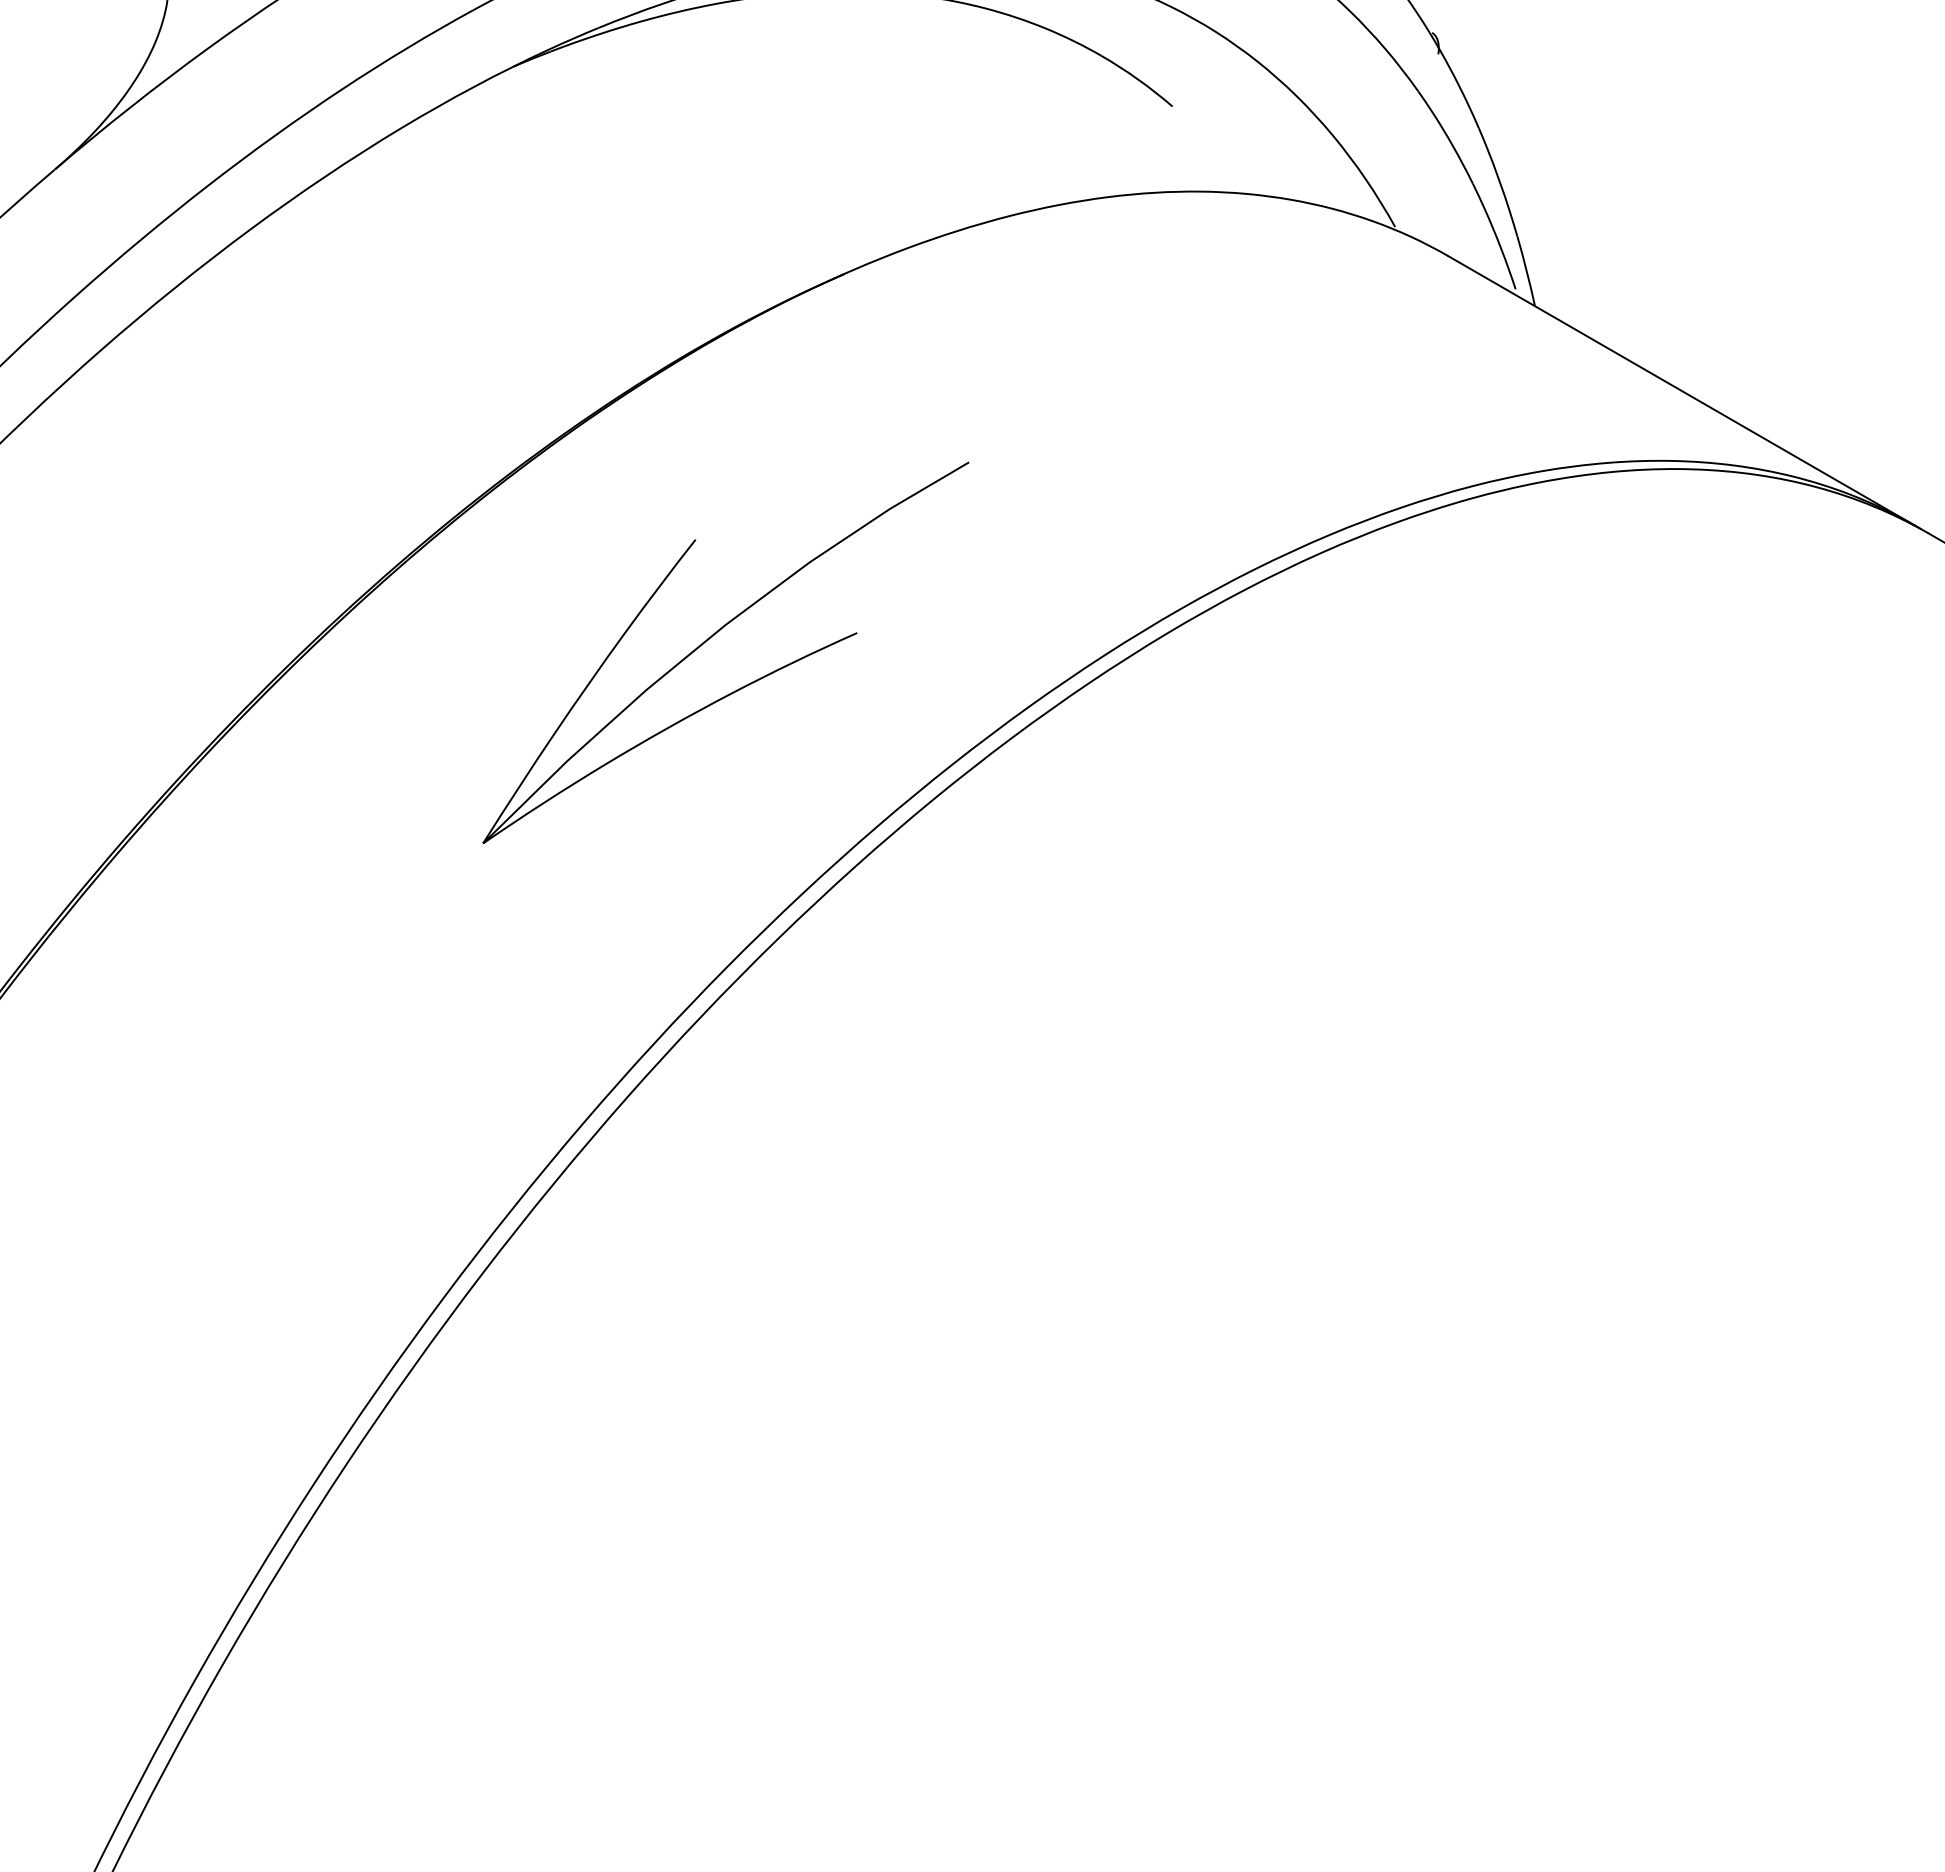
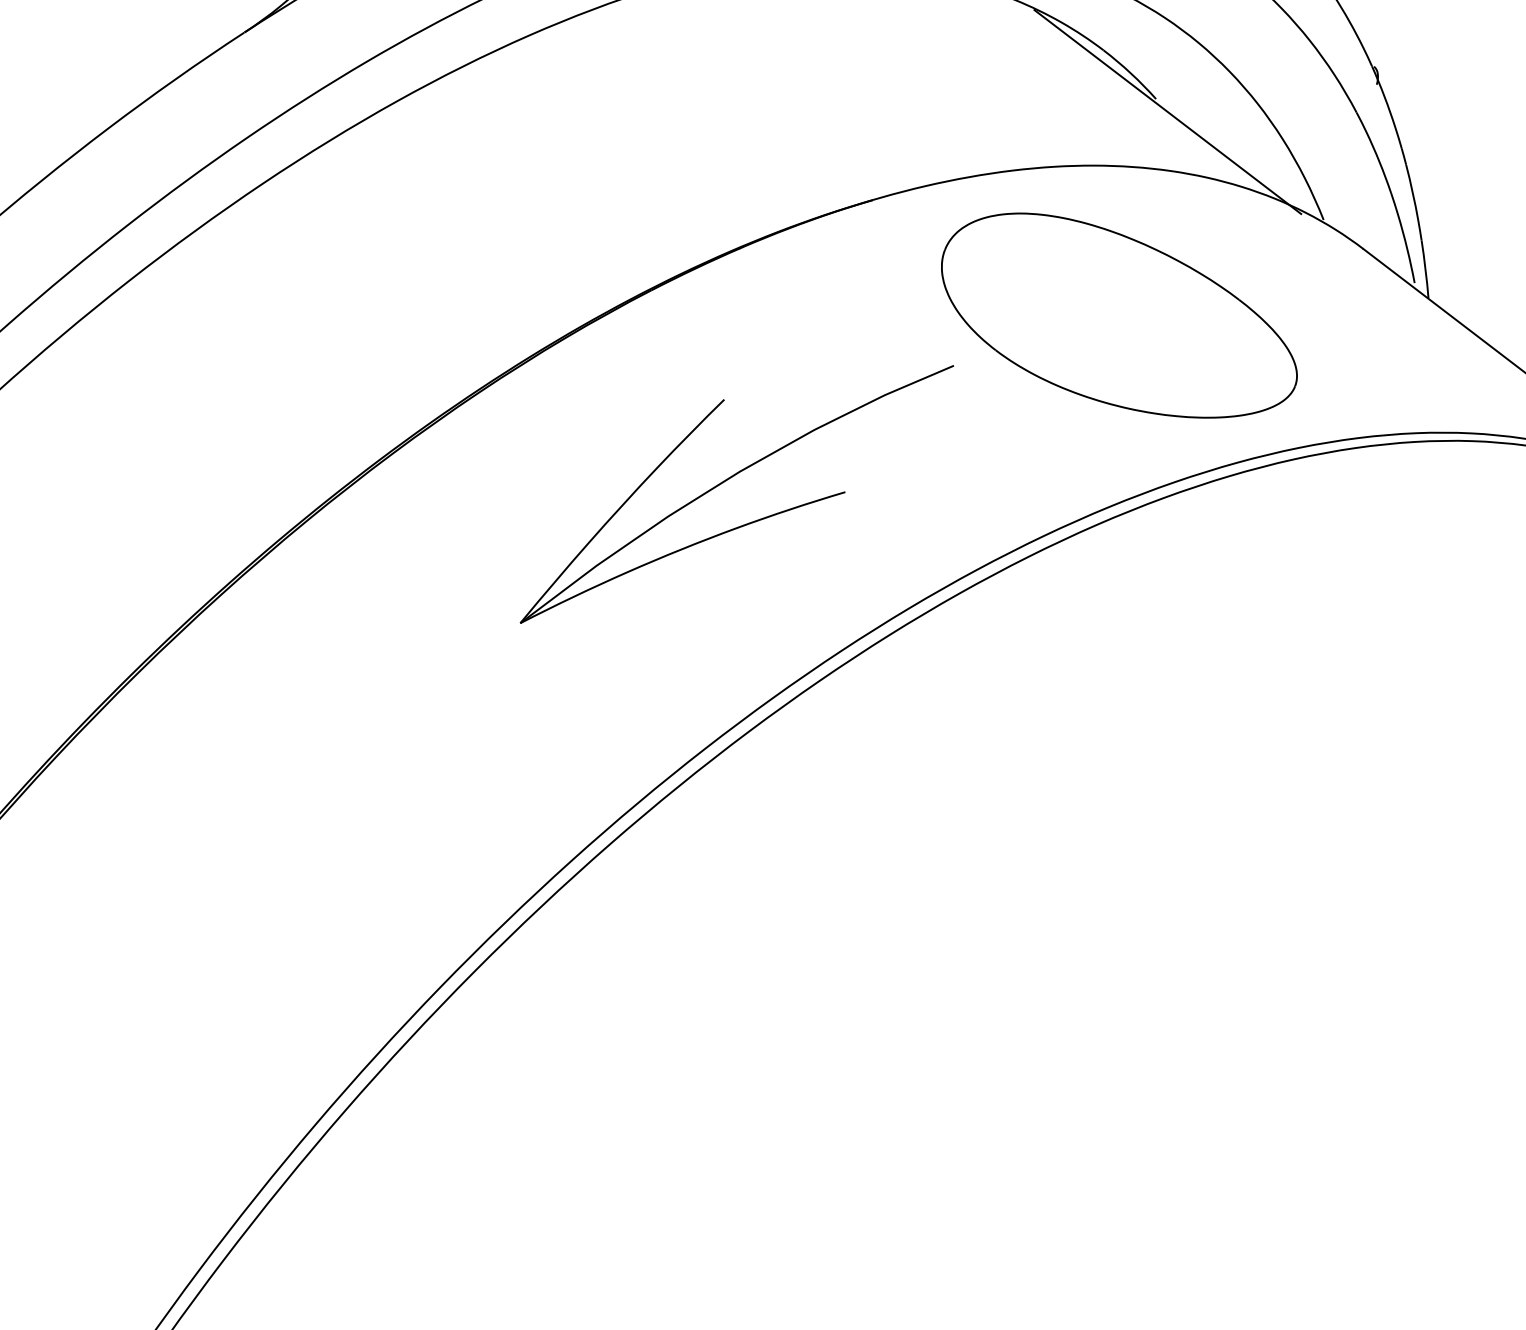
line: (1188, 120) -> (1167, 112), added
part: (1162, 376) -> (1119, 316), added

